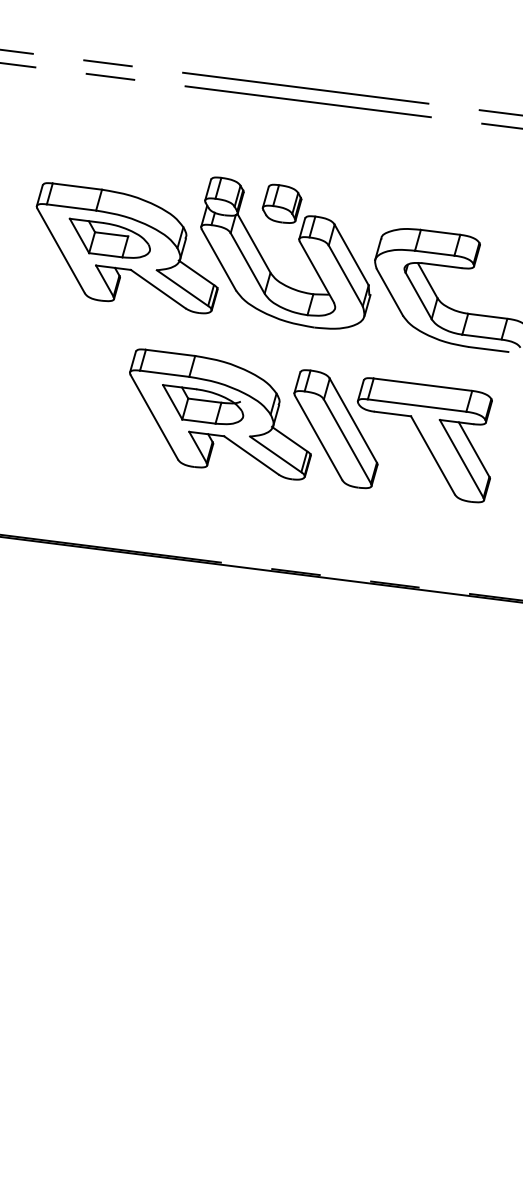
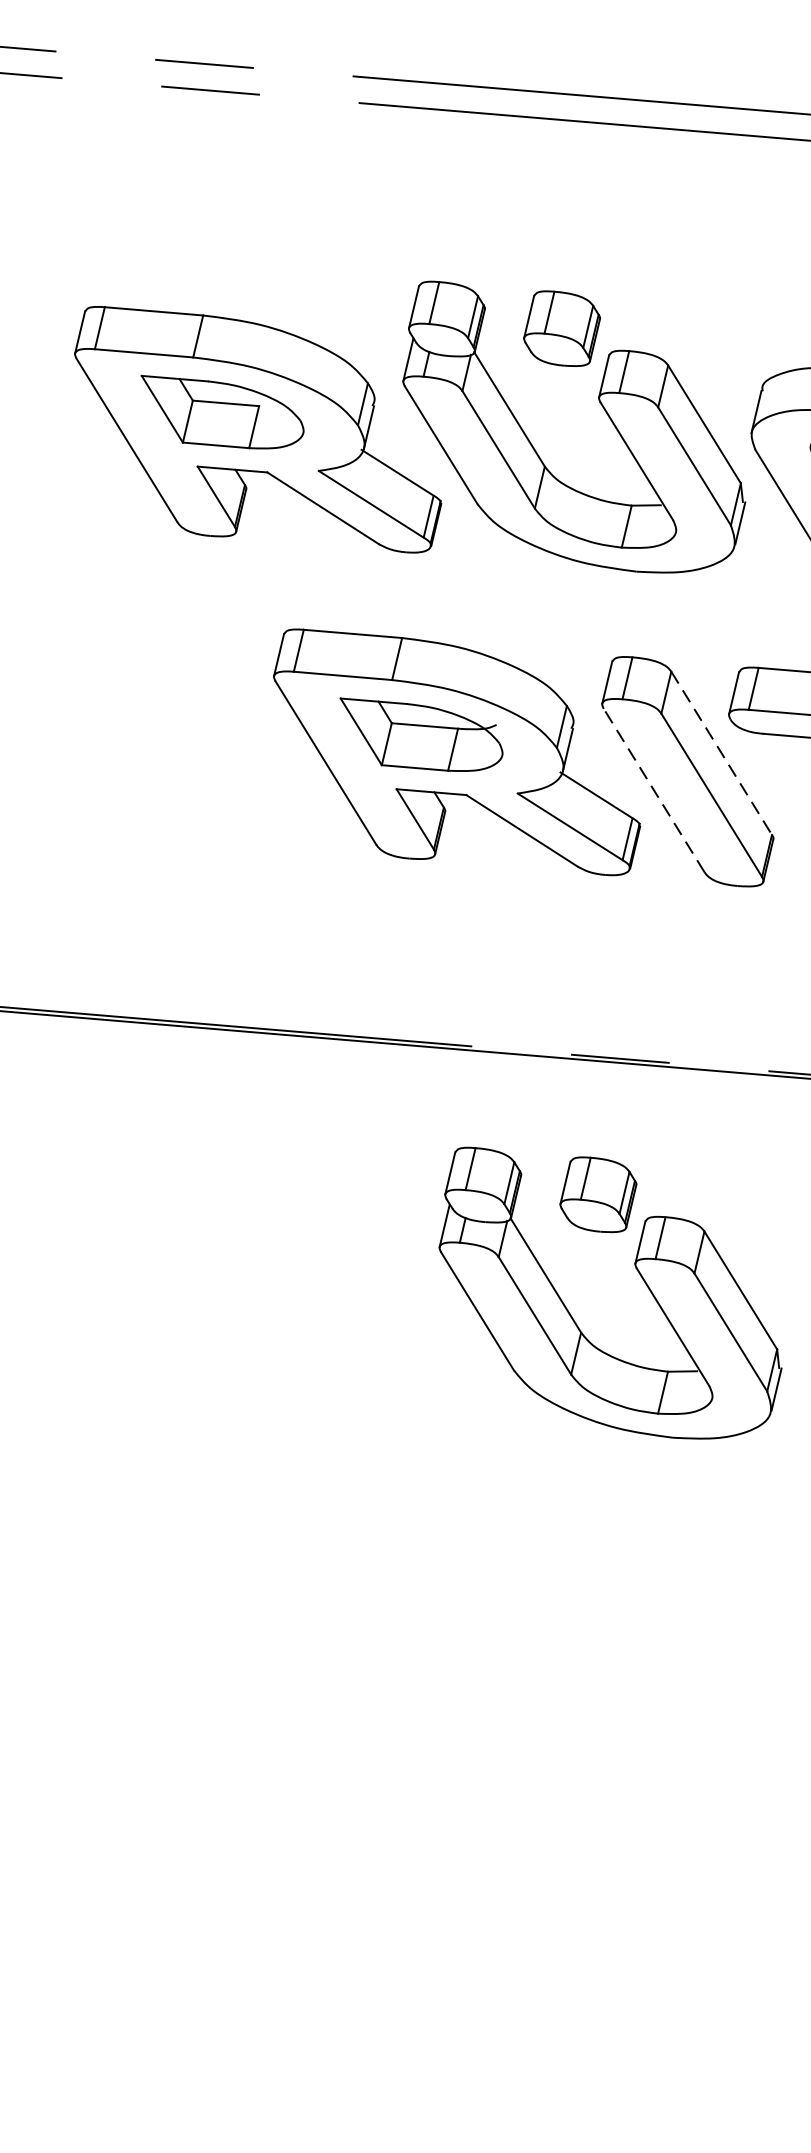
line: (353, 421) -> (722, 754), solid -> dashed
line: (318, 437) -> (653, 789), solid -> dashed
part: (300, 681) -> (638, 1275), added

